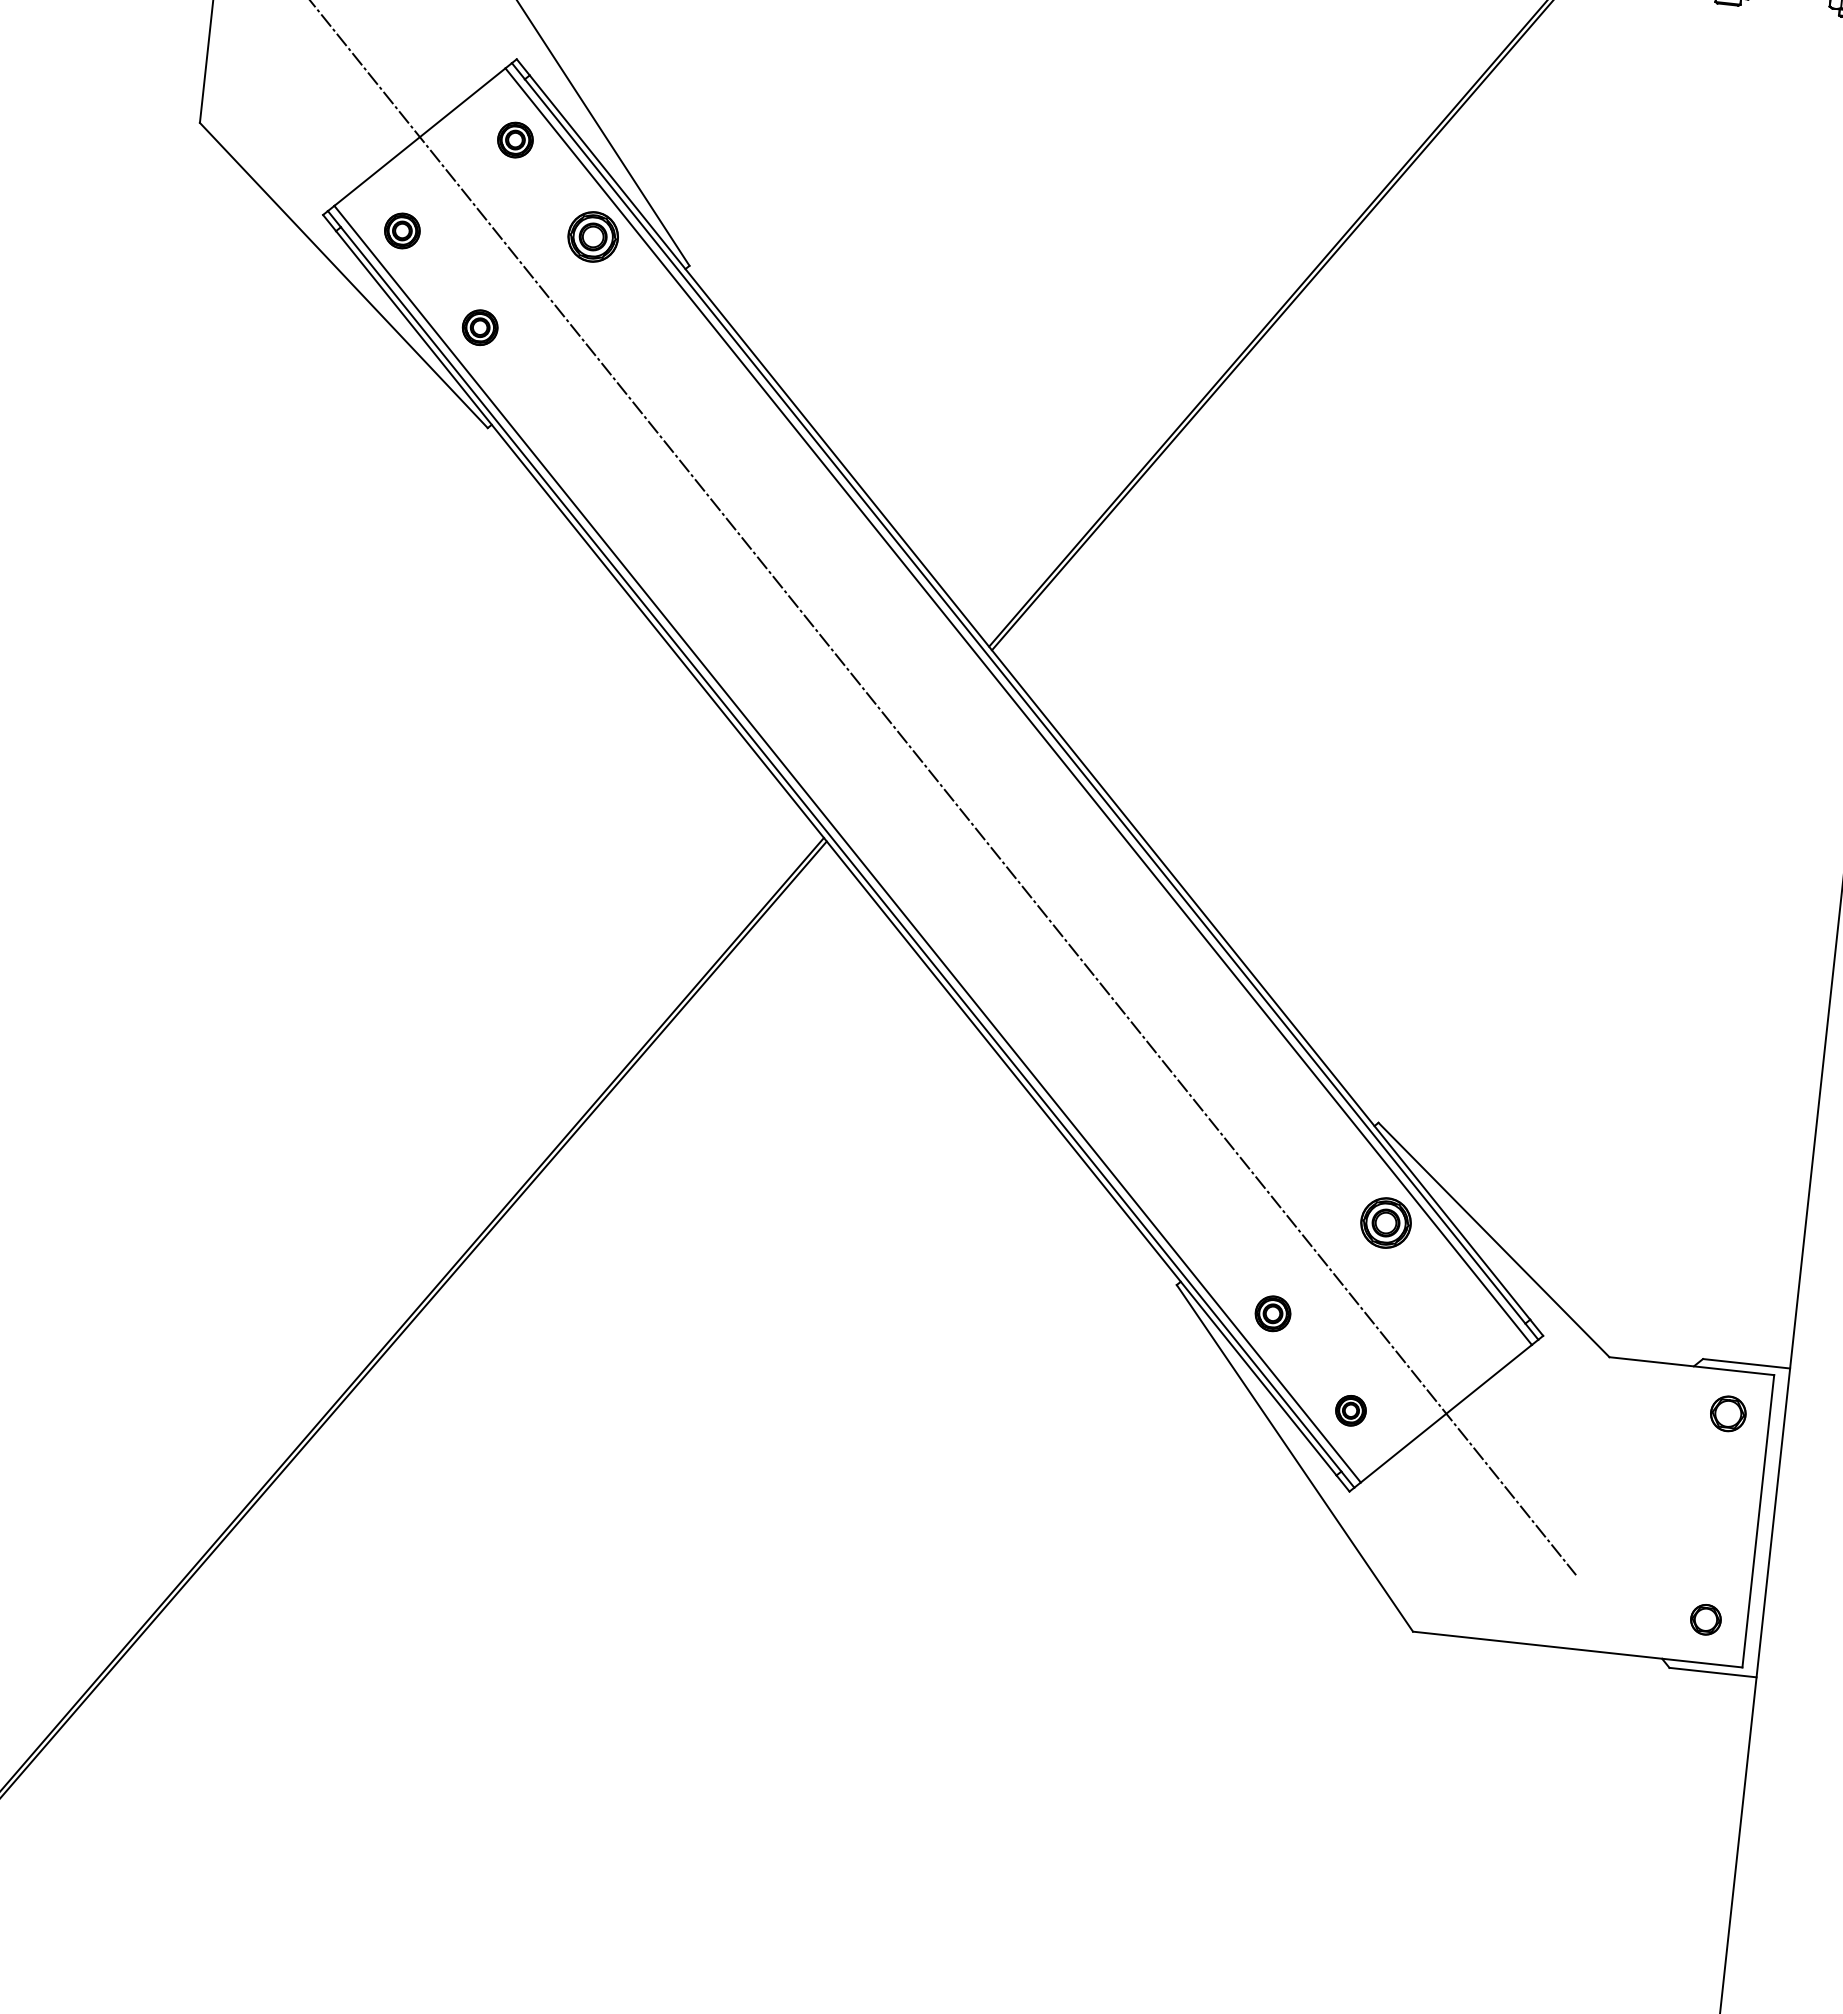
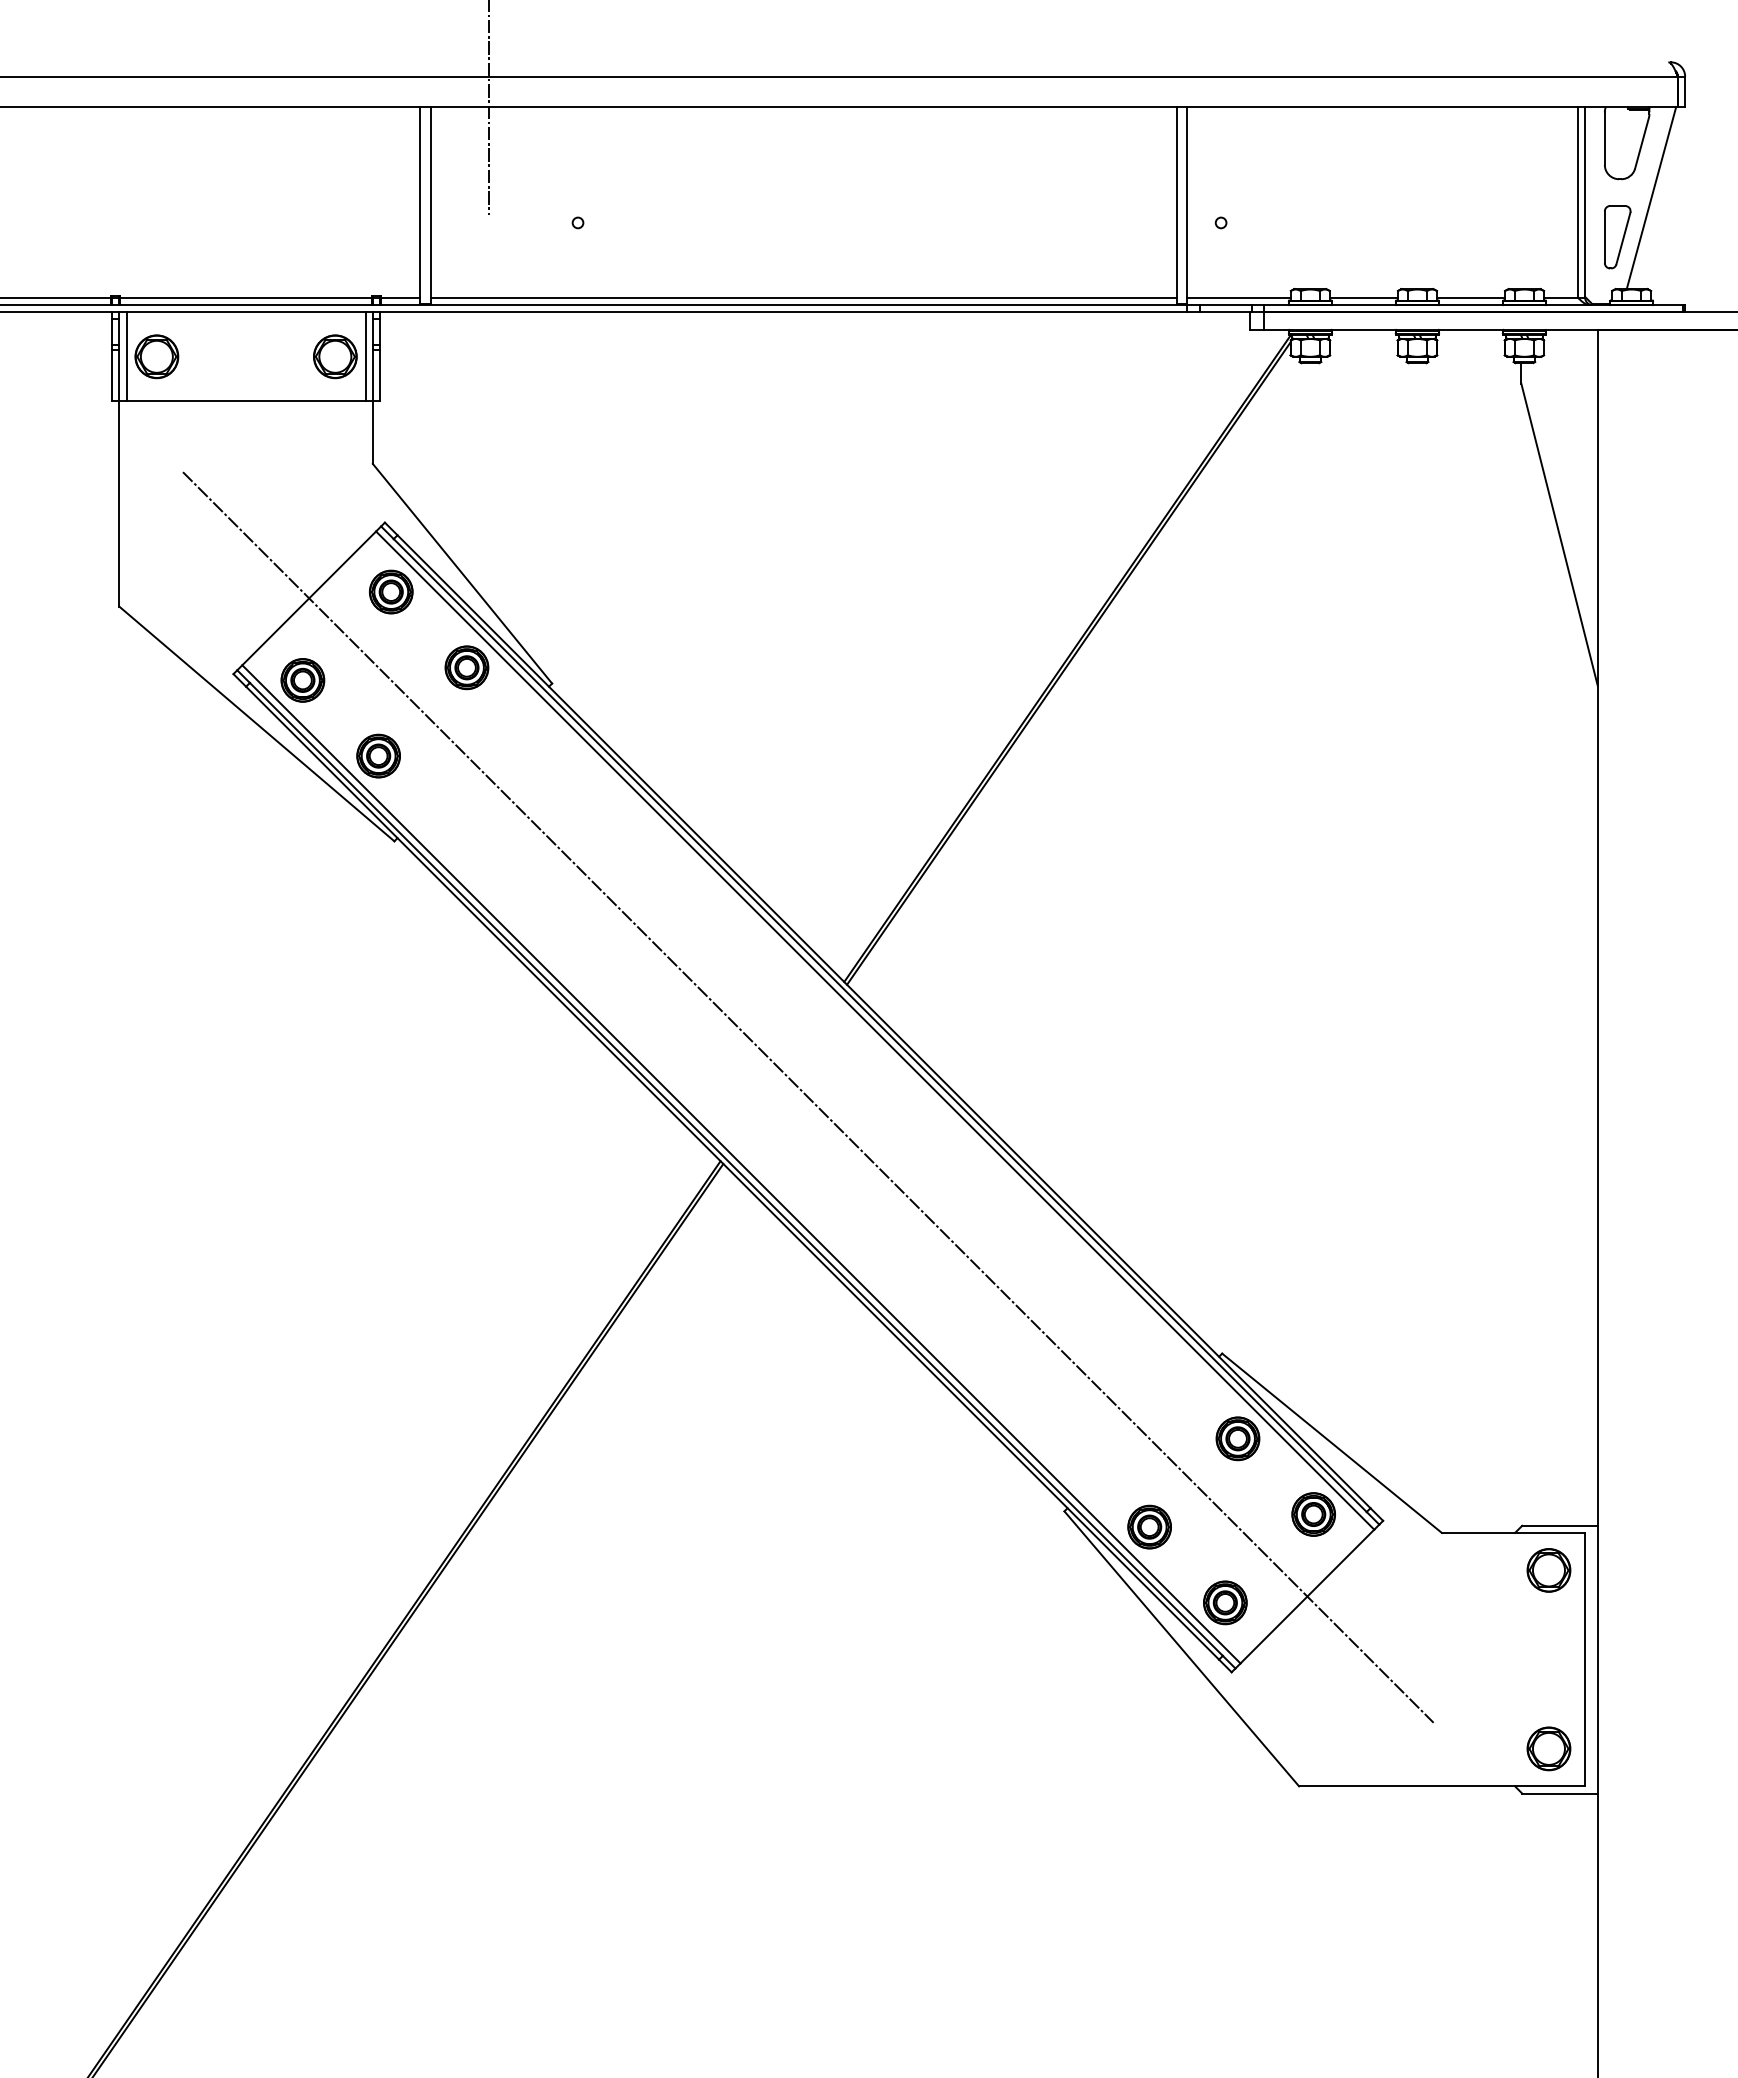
part: (515, 139) -> (391, 591), size x1.43
part: (401, 231) -> (302, 680), size x1.43
part: (480, 327) -> (378, 755), size x1.43
part: (1272, 1313) -> (1149, 1526), size x1.43
part: (1463, 1319) -> (1313, 1514), added
part: (1351, 1410) -> (1225, 1602), size x1.67
part: (1727, 1413) -> (1548, 1570), size x1.43
part: (1705, 1619) -> (1548, 1748), size x1.67

